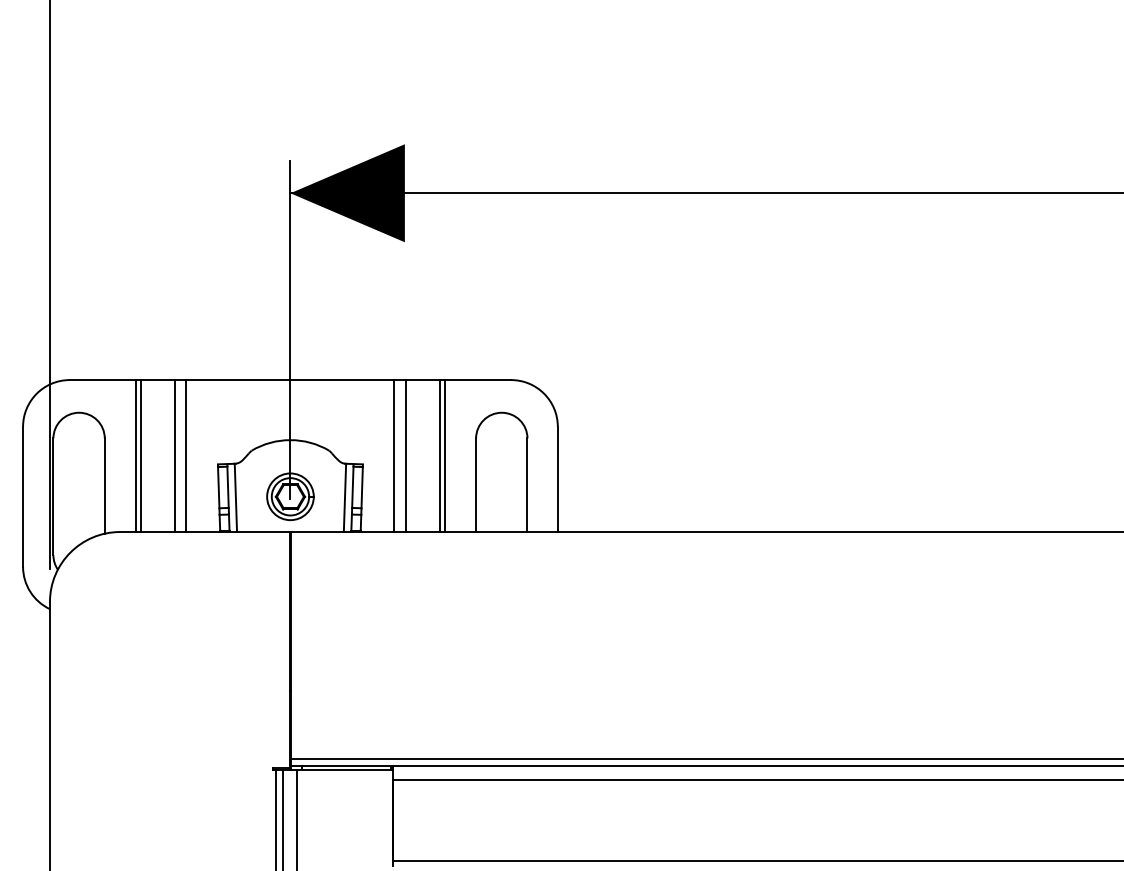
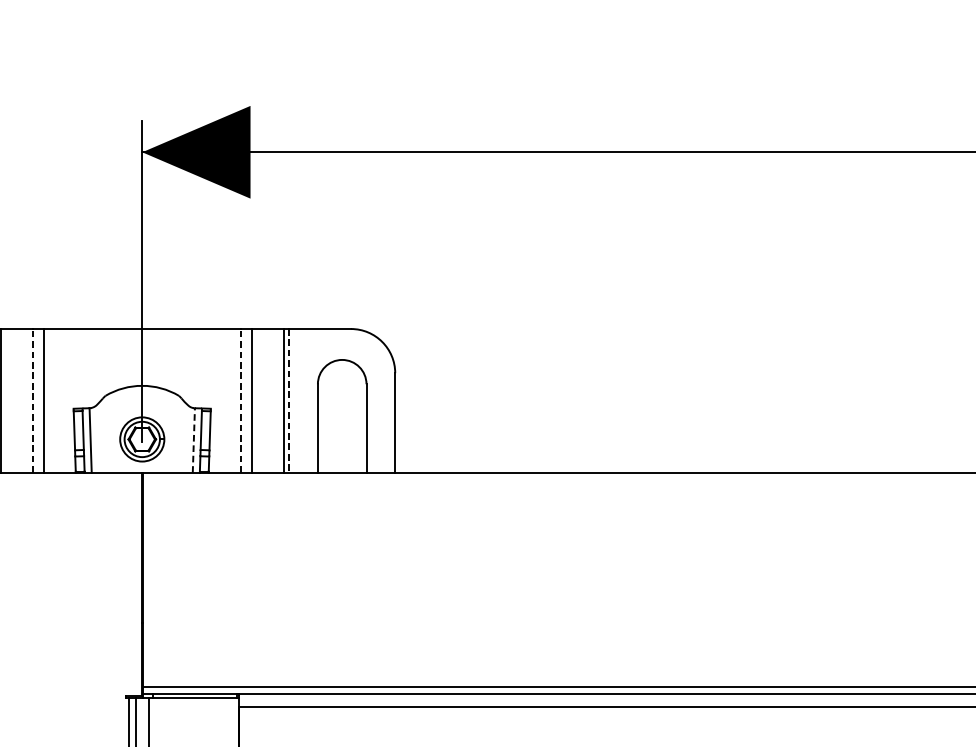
line: (174, 456) -> (32, 401), solid -> dashed
line: (394, 456) -> (240, 401), solid -> dashed
line: (445, 456) -> (288, 401), solid -> dashed
line: (345, 497) -> (194, 440), solid -> dashed

